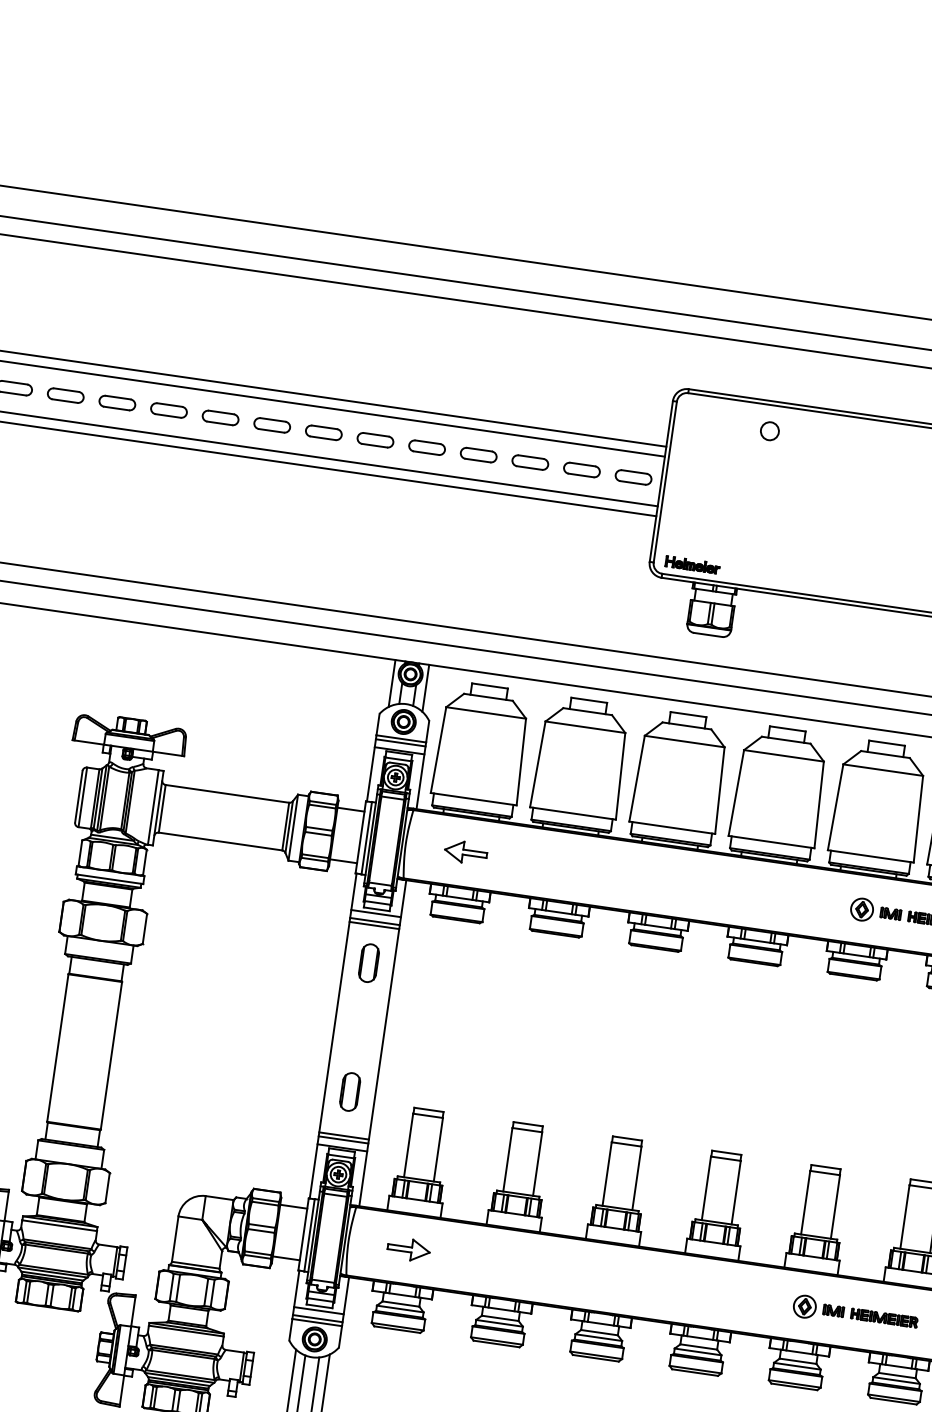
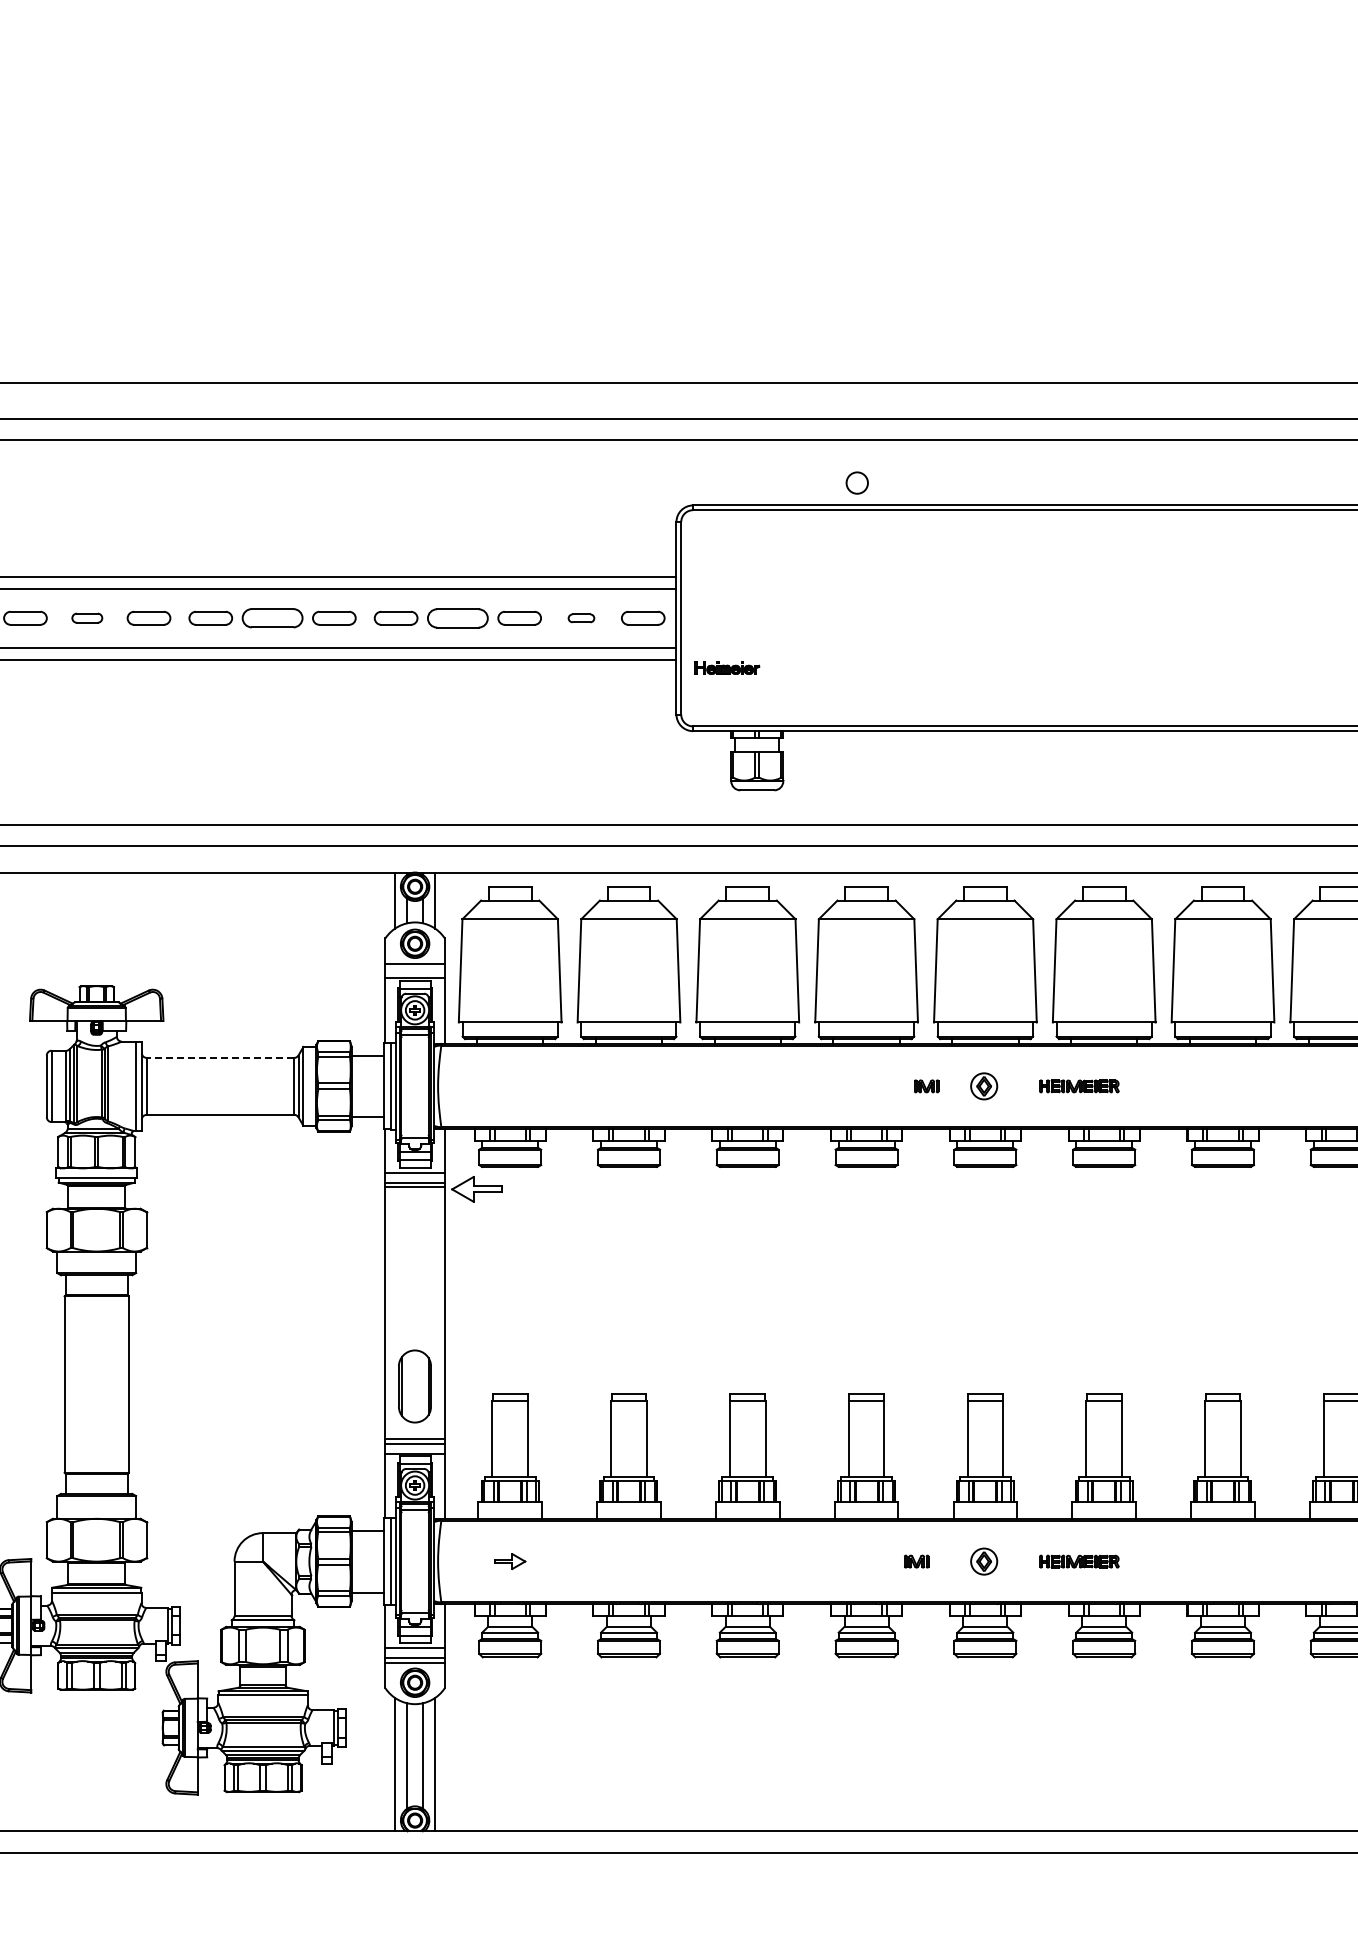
part: (169, 409) -> (87, 617), size x0.7
circle: (769, 430) -> (856, 482), moved
part: (323, 433) -> (272, 618), size x1.4
part: (478, 454) -> (457, 617), size x1.4
part: (581, 470) -> (581, 618), size x0.6
part: (692, 564) -> (727, 667), moved
line: (400, 742) -> (414, 968), removed
line: (227, 793) -> (220, 1057), solid -> dashed
part: (465, 852) -> (476, 1189), moved
part: (890, 913) -> (926, 1086), moved
part: (368, 963) -> (414, 1232), removed
part: (349, 1091) -> (414, 1386), size x1.6
part: (409, 1249) -> (510, 1561), size x0.6
part: (833, 1310) -> (916, 1561), moved

